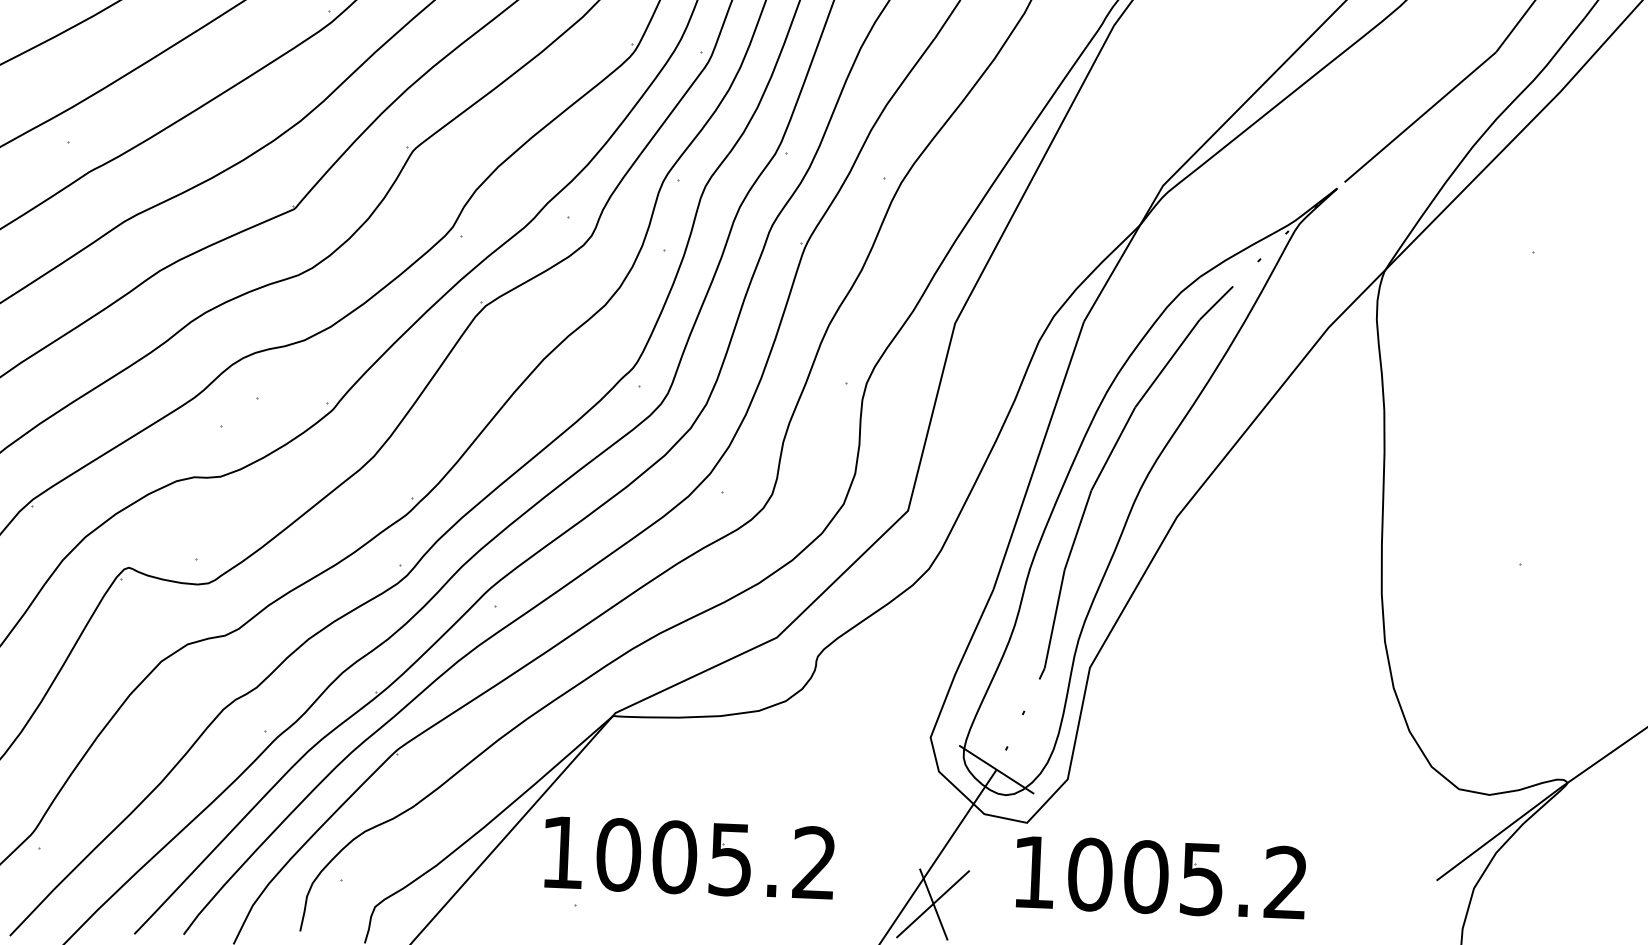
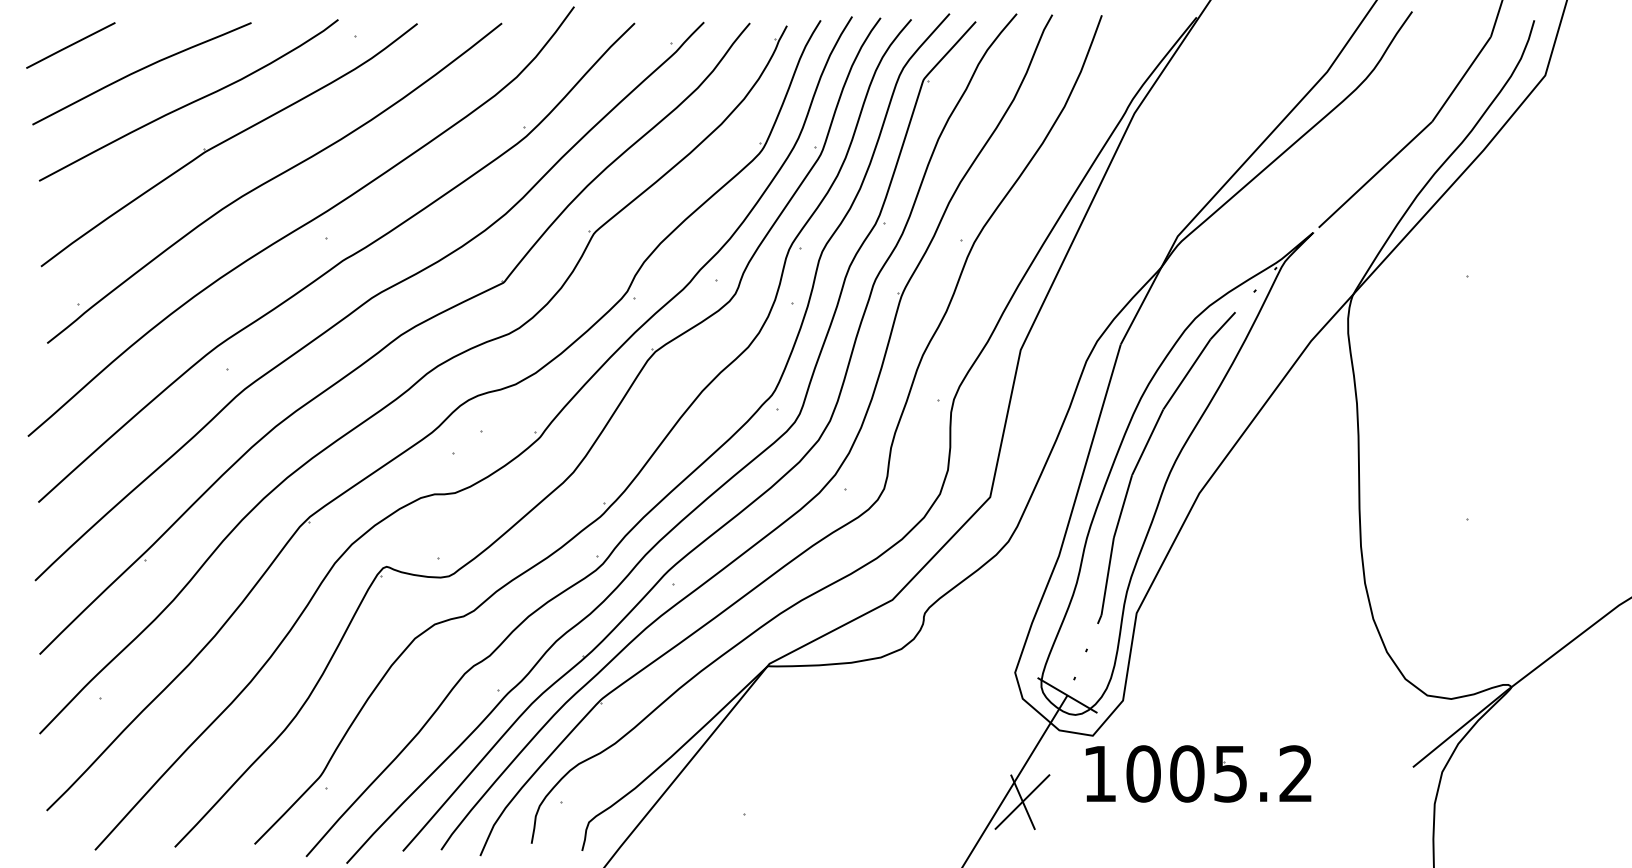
part: (689, 857) -> (831, 773), removed

